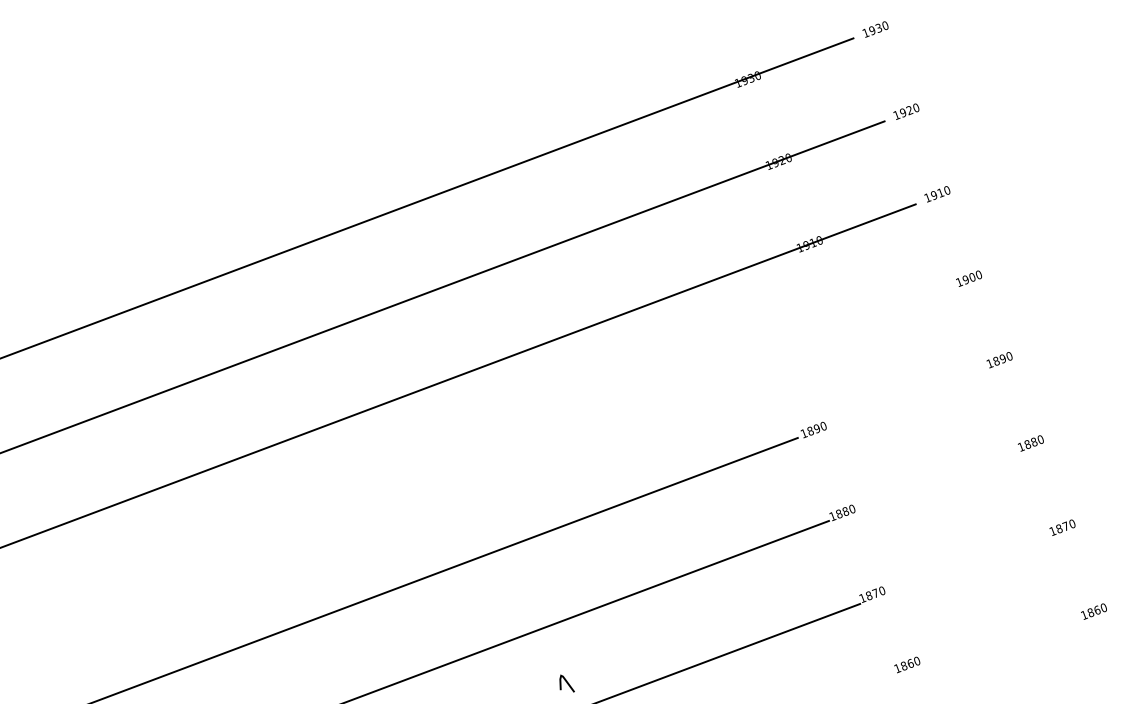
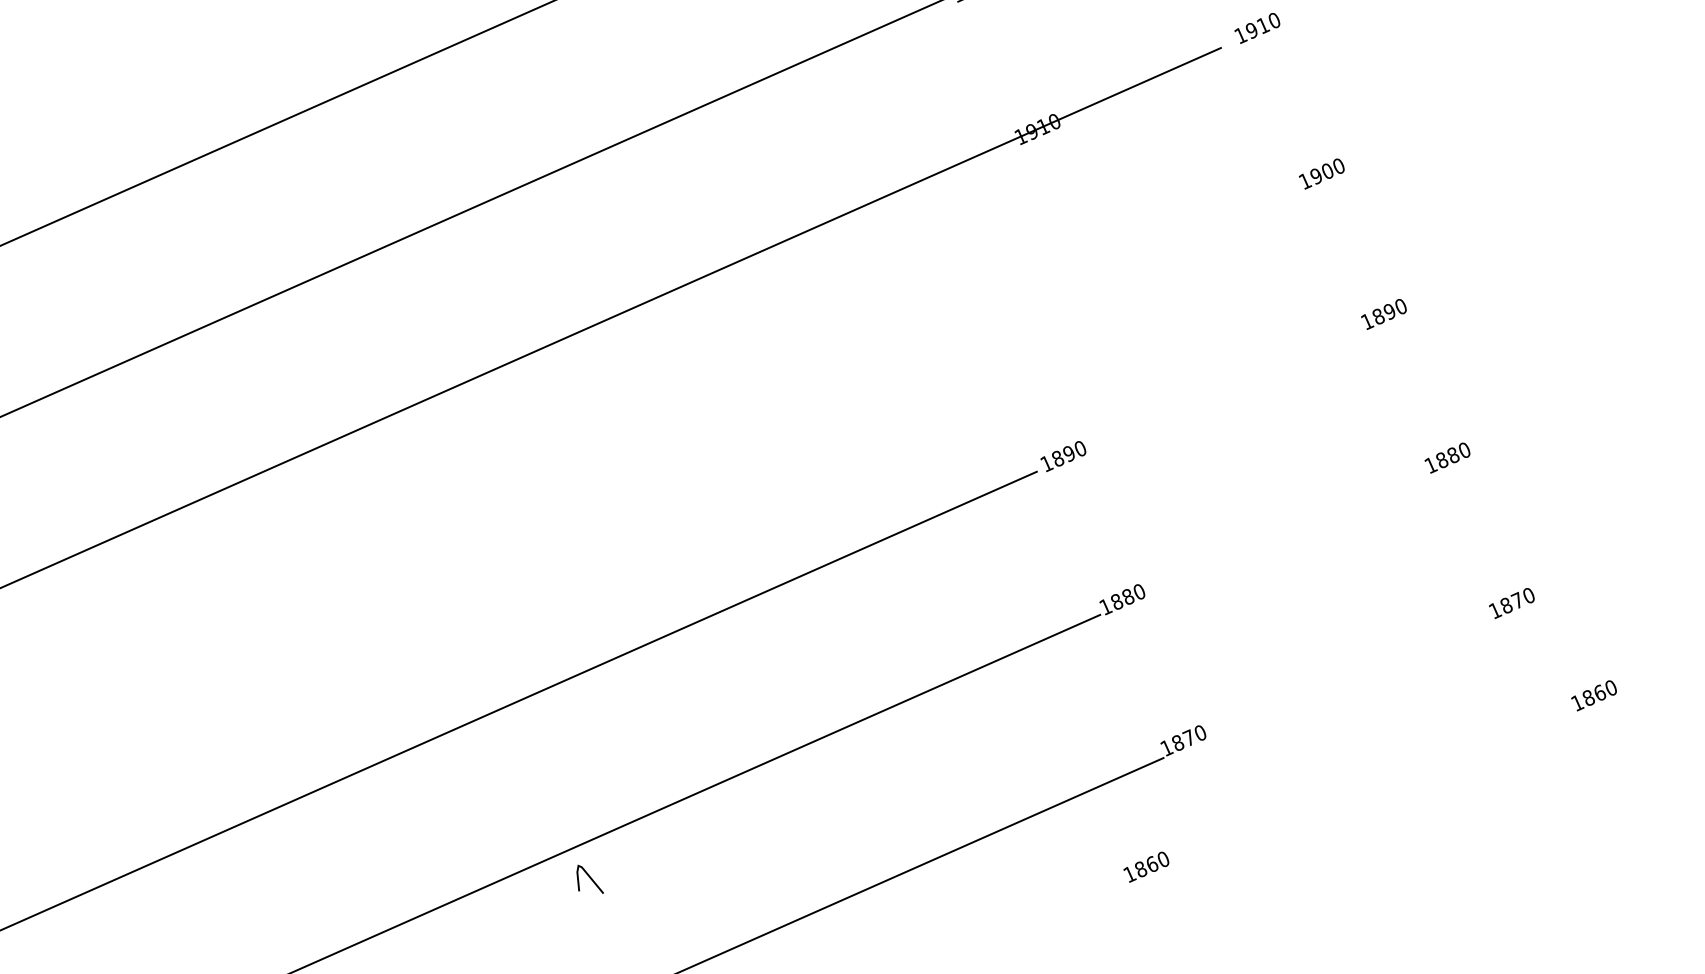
text: (1093, 611) -> (1593, 695), moved
text: (907, 664) -> (1146, 866), moved
curve: (566, 683) -> (588, 879), moved

